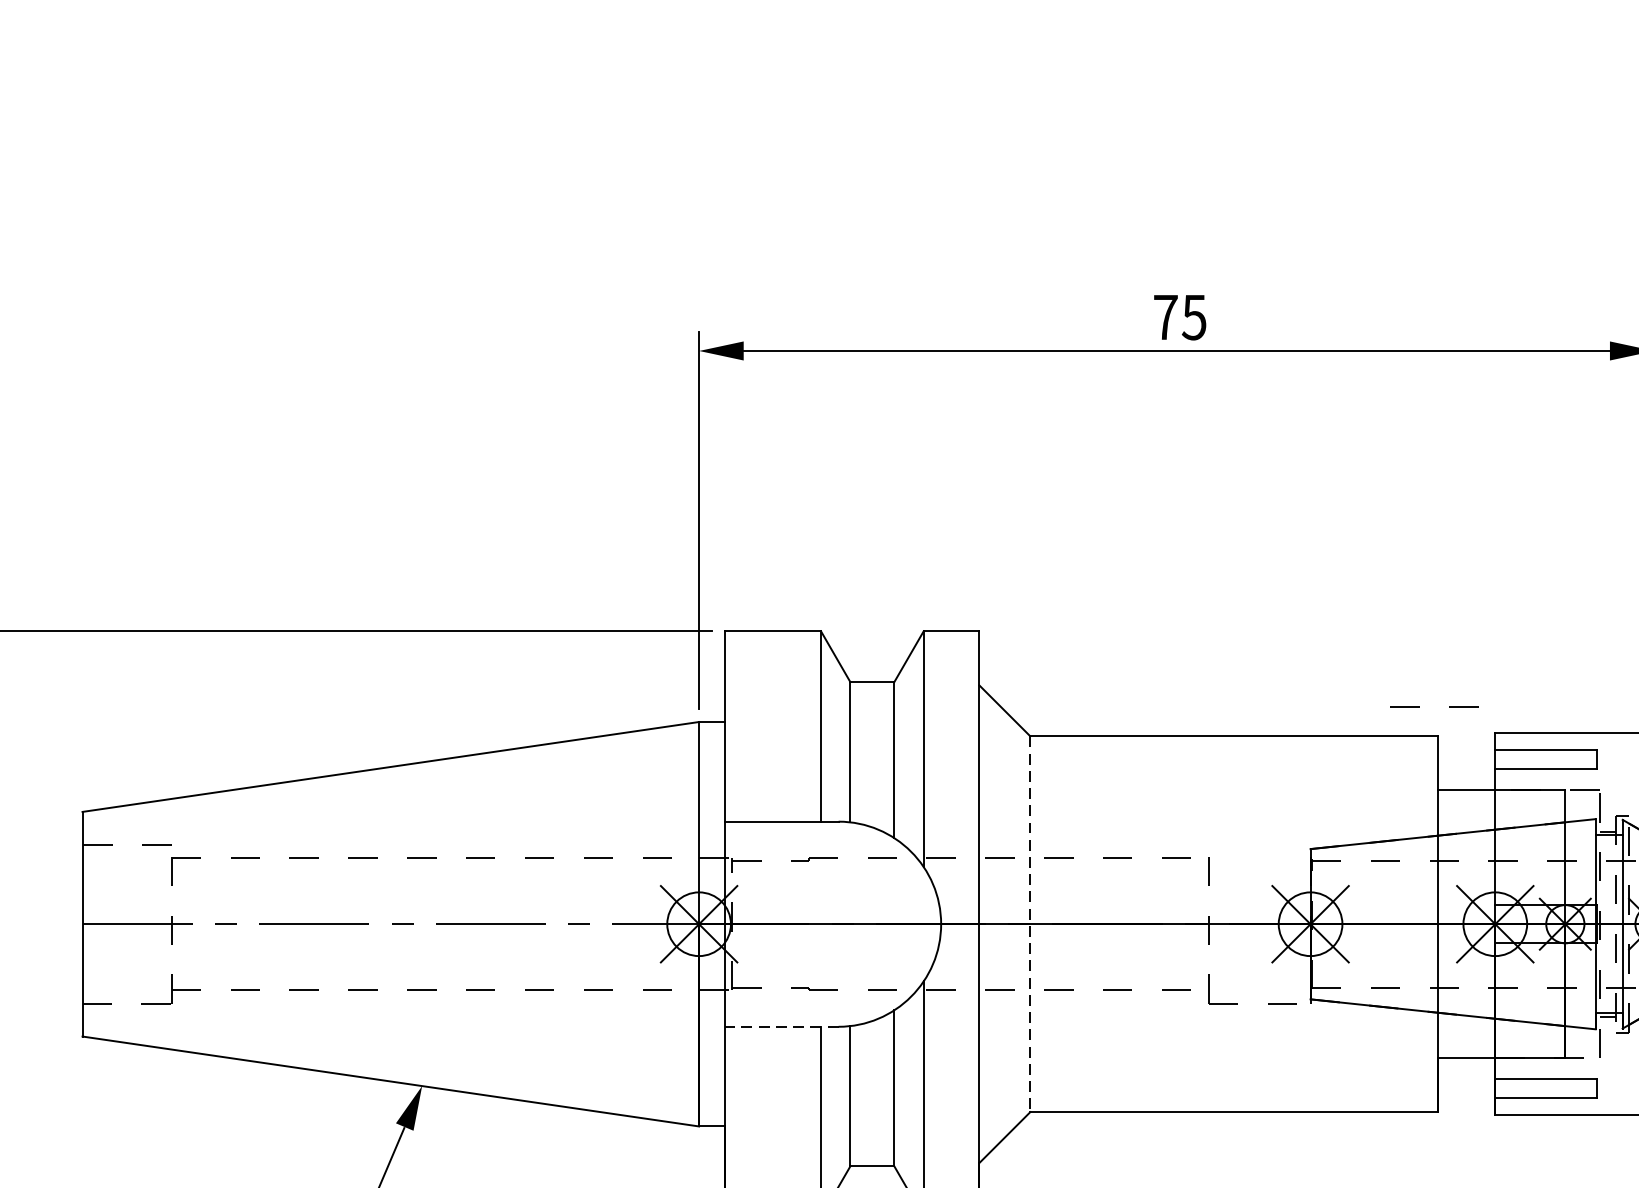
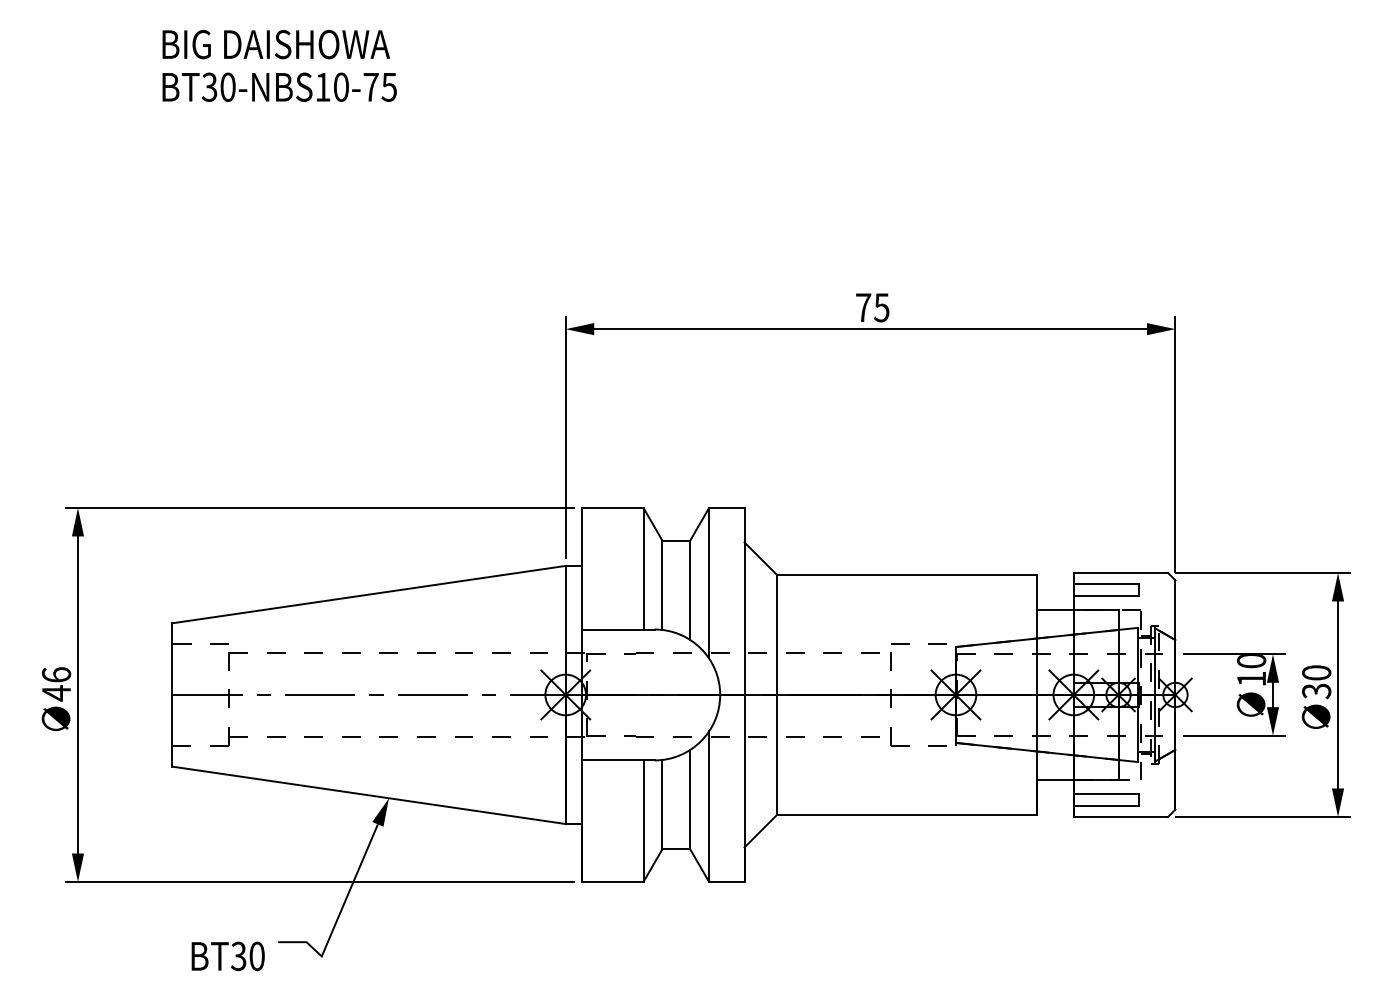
line: (1419, 705) -> (909, 643), moved
line: (1030, 923) -> (777, 694), dashed -> solid
line: (780, 1026) -> (617, 760), dashed -> solid

